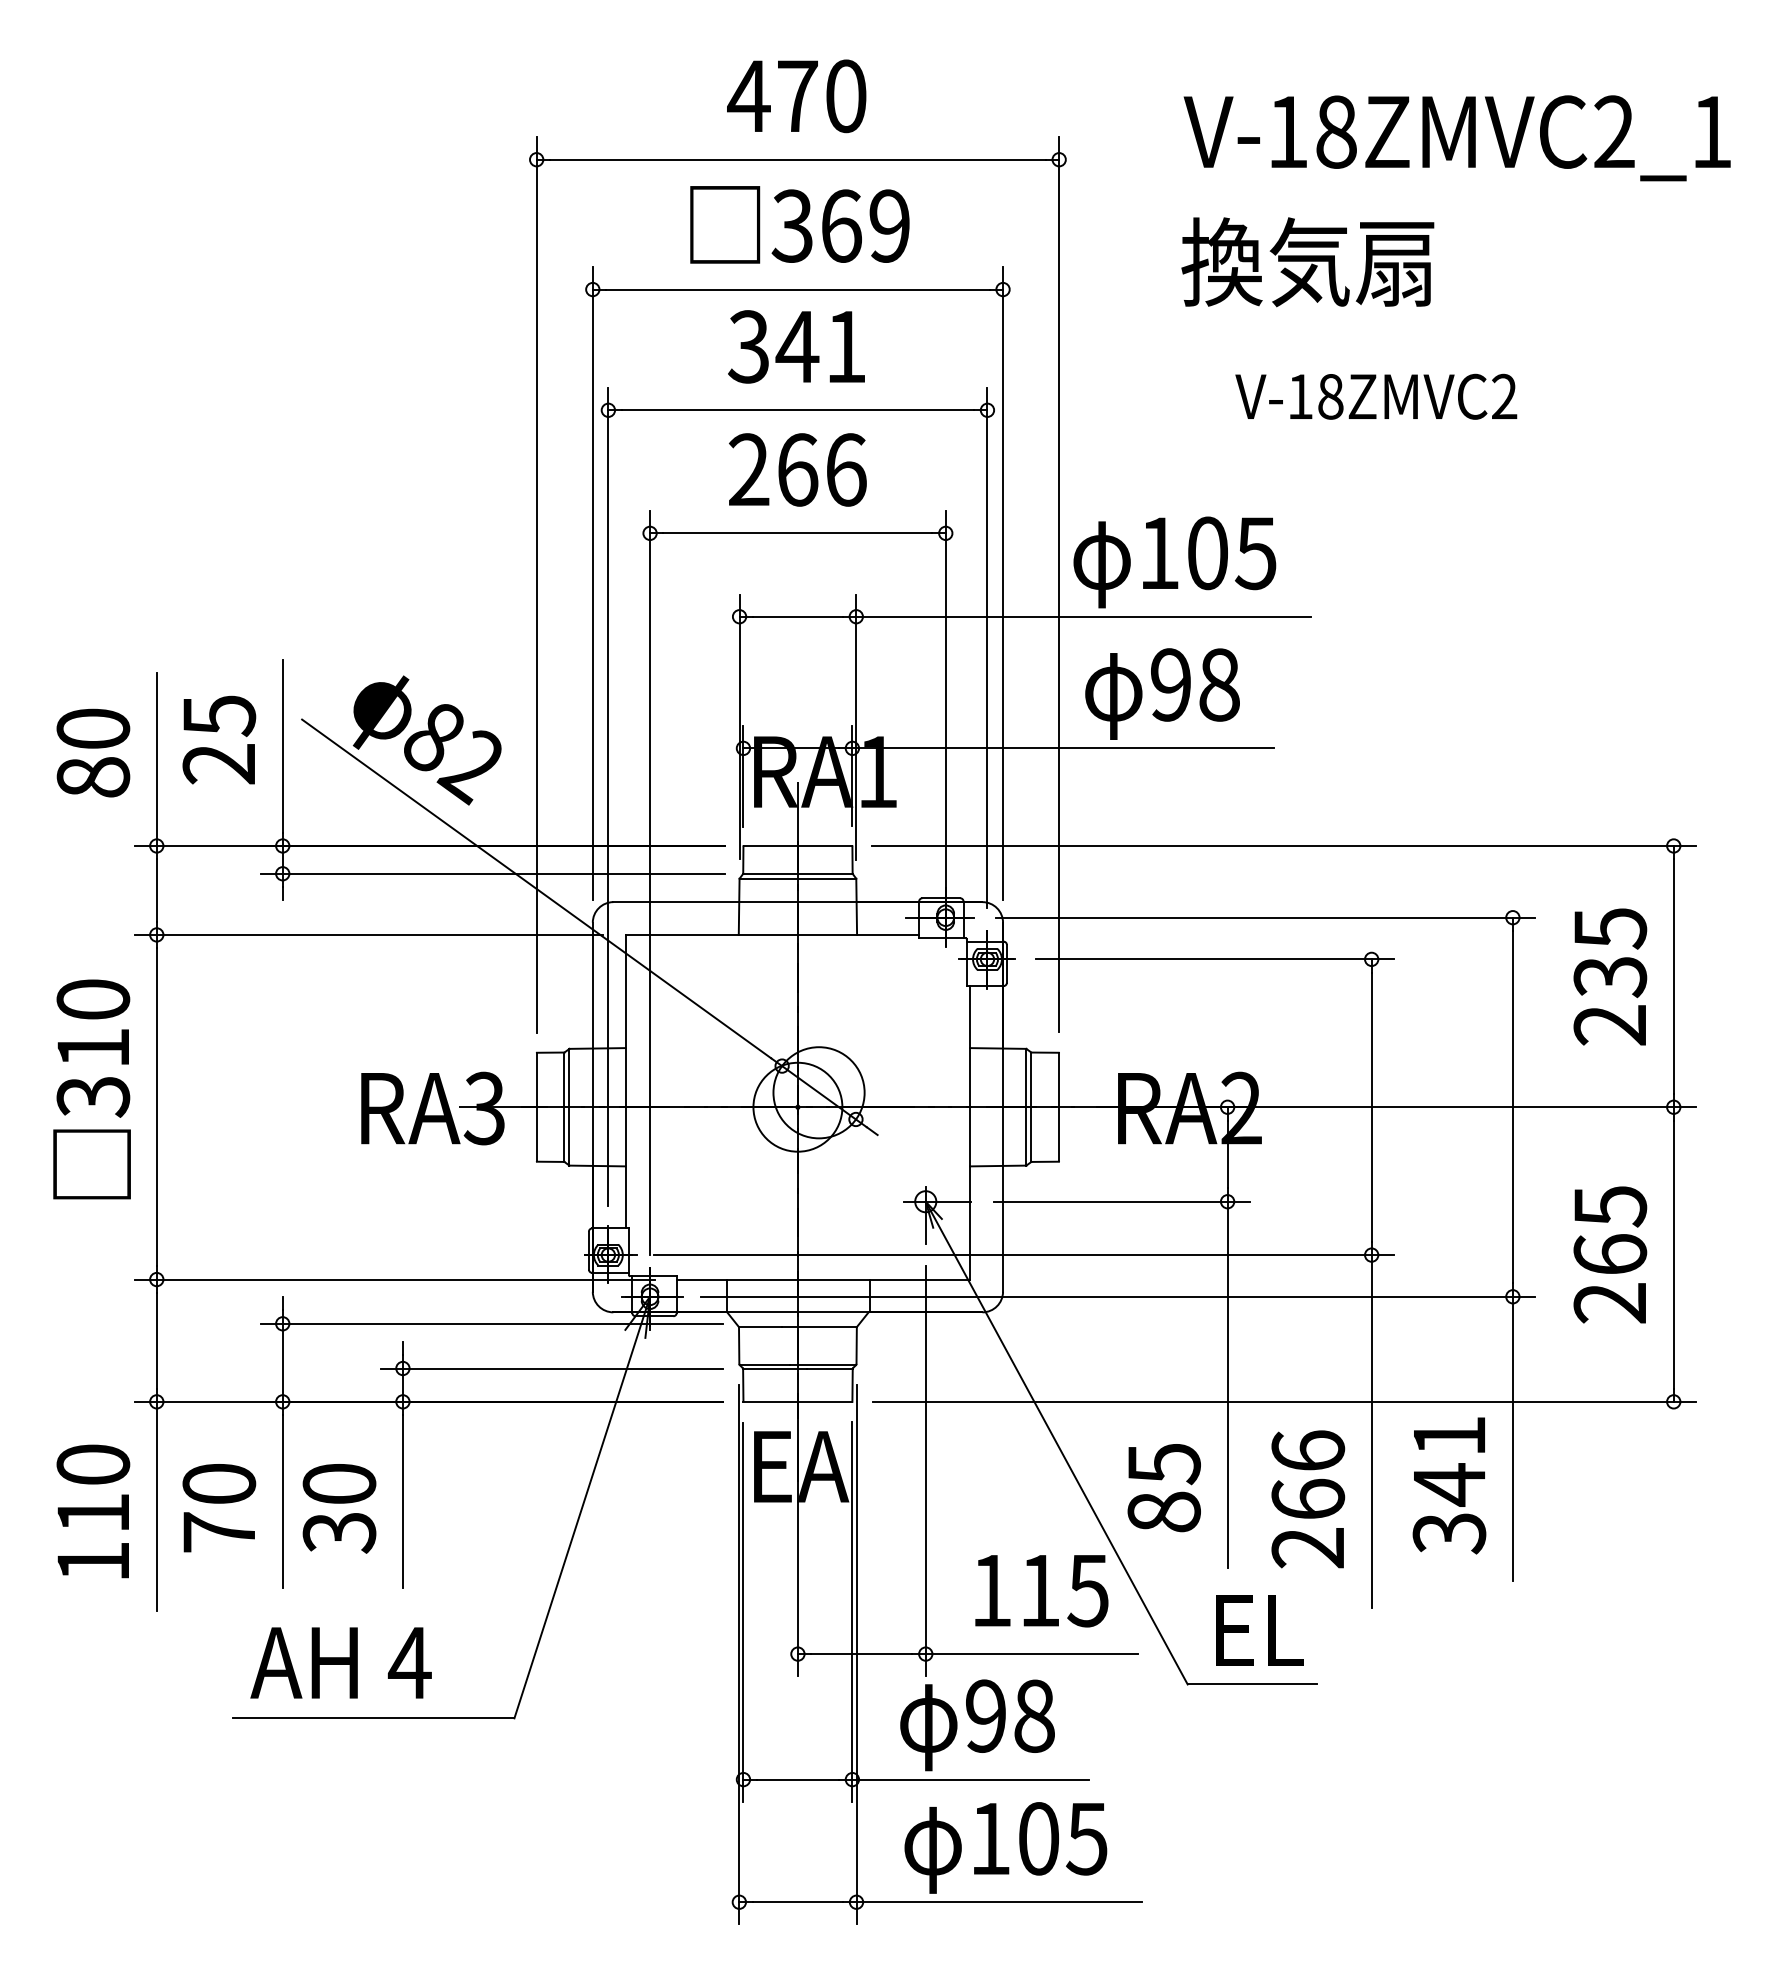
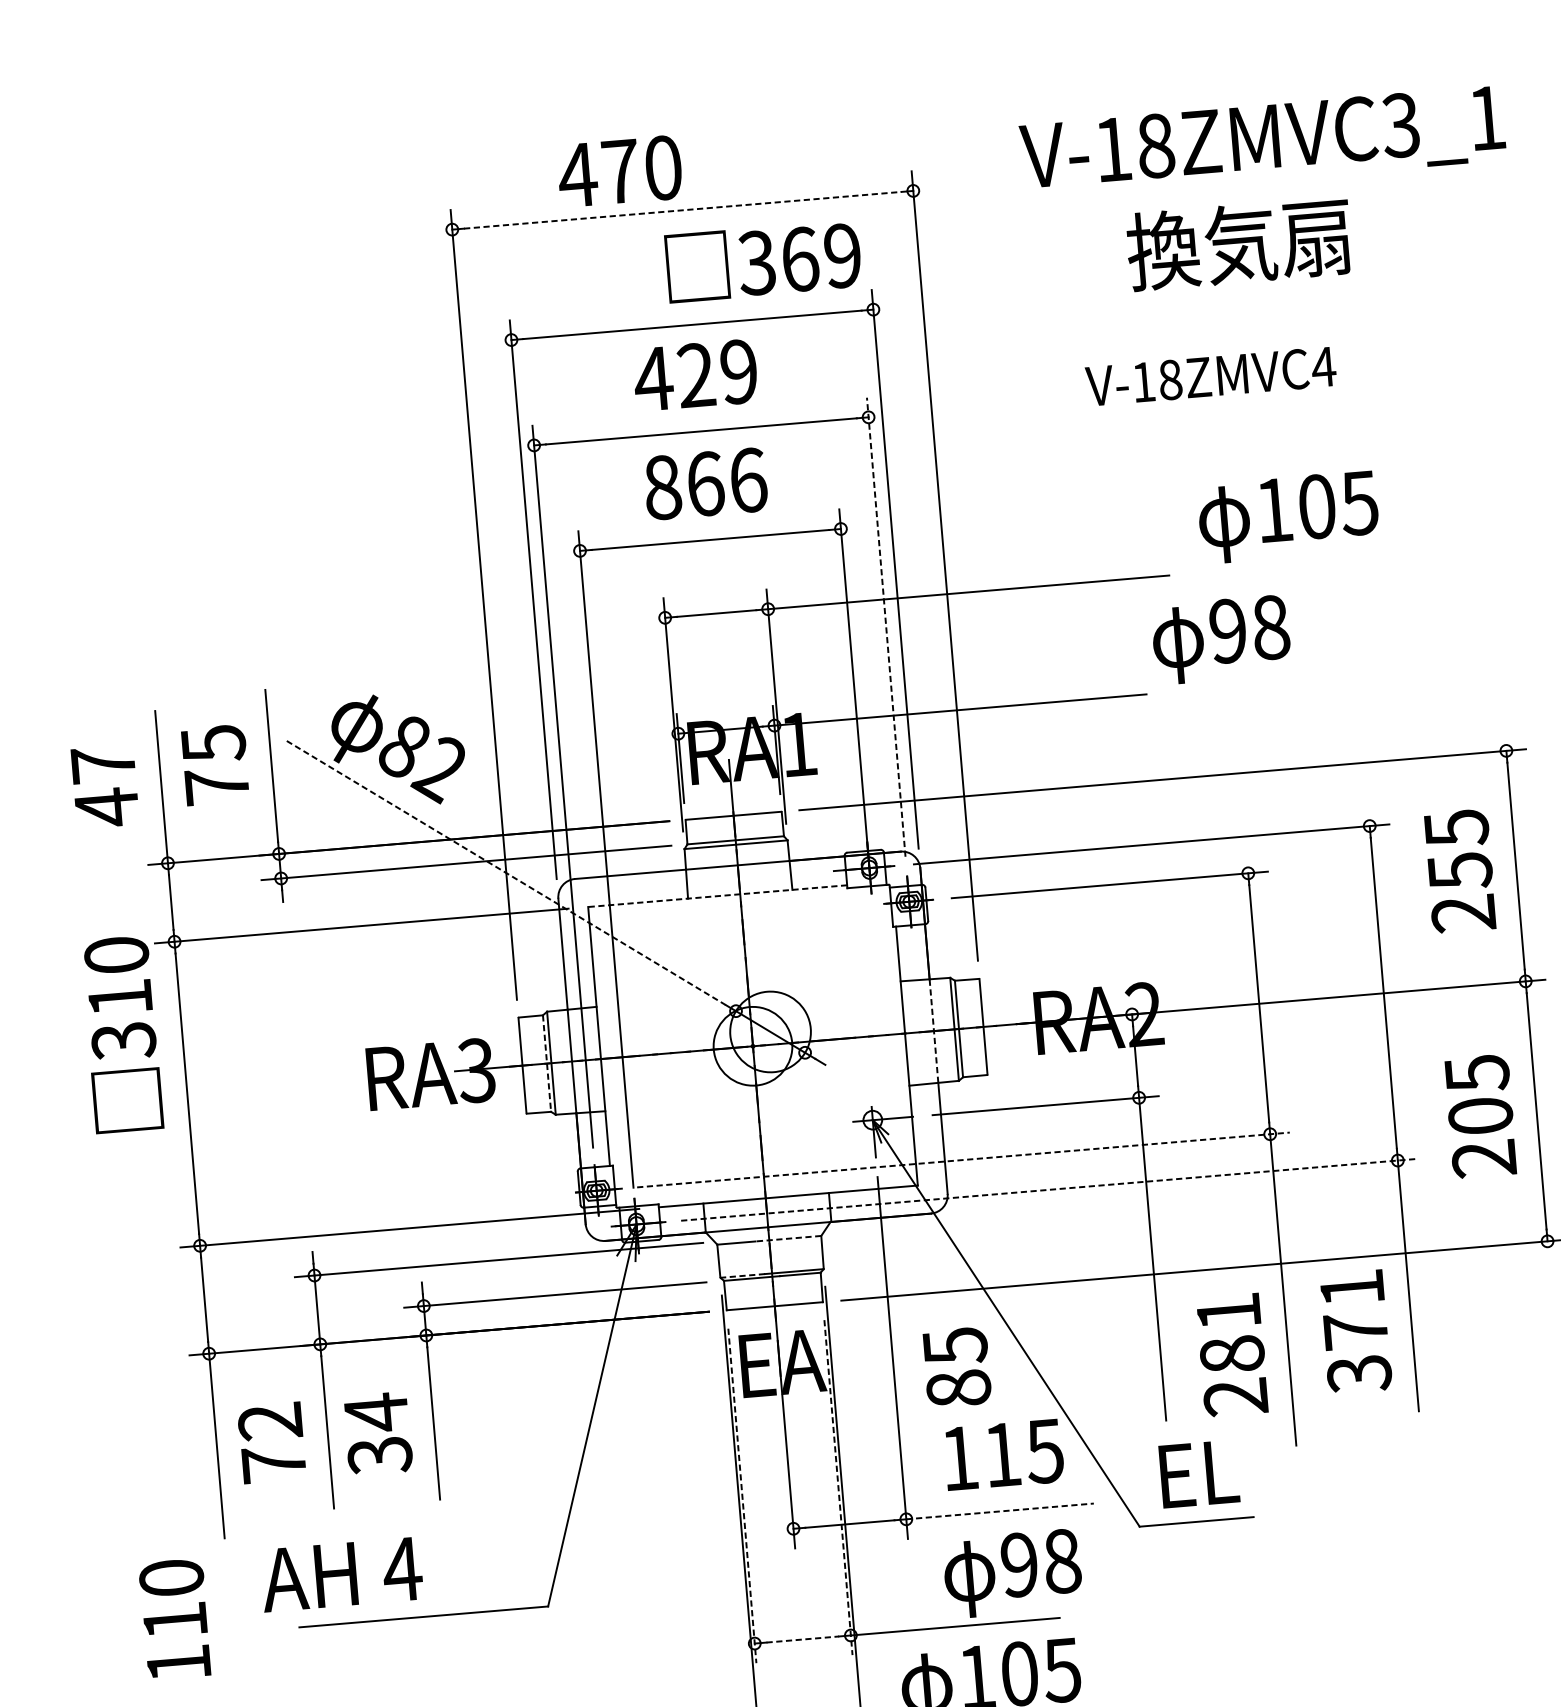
text: (796, 96) -> (619, 171), moved
text: (1613, 131) -> (1400, 124), V-18ZMVC2_1 -> V-18ZMVC3_1
line: (797, 159) -> (682, 210), solid -> dashed
text: (799, 224) -> (763, 261), moved
text: (1307, 262) -> (1238, 244), moved
text: (796, 346) -> (695, 375), 341 -> 429
text: (1504, 395) -> (1323, 365), V-18ZMVC2 -> V-18ZMVC4
text: (748, 469) -> (662, 487), 266 -> 866
text: (1174, 562) -> (1288, 517), moved
line: (987, 647) -> (886, 626), solid -> dashed
text: (1162, 693) -> (1221, 639), moved
text: (93, 753) -> (105, 786), 80 -> 47
text: (218, 763) -> (216, 785), 25 -> 75
line: (537, 889) -> (507, 873), solid -> dashed
line: (772, 934) -> (717, 895), solid -> dashed
text: (1609, 977) -> (1459, 871), 235 -> 255
text: (91, 1089) -> (121, 1034), moved
line: (564, 1107) -> (547, 1063), solid -> dashed
line: (1003, 1107) -> (934, 1031), solid -> dashed
text: (1610, 1254) -> (1480, 1116), 265 -> 205
line: (1024, 1255) -> (963, 1160), solid -> dashed
line: (1118, 1296) -> (1049, 1189), solid -> dashed
line: (819, 1327) -> (788, 1239), solid -> dashed
line: (764, 1364) -> (742, 1275), solid -> dashed
text: (1308, 1474) -> (1230, 1332), 266 -> 281
text: (219, 1484) -> (270, 1421), 70 -> 72
text: (339, 1484) -> (376, 1413), 30 -> 34
text: (1449, 1484) -> (1355, 1330), 341 -> 371
text: (1163, 1488) -> (956, 1367), moved
text: (93, 1511) -> (175, 1619), moved
line: (743, 1612) -> (742, 1496), solid -> dashed
line: (852, 1612) -> (838, 1488), solid -> dashed
line: (1032, 1654) -> (1000, 1511), solid -> dashed
text: (340, 1662) -> (341, 1574), moved
text: (977, 1725) -> (1012, 1573), moved
line: (798, 1779) -> (803, 1639), solid -> dashed

